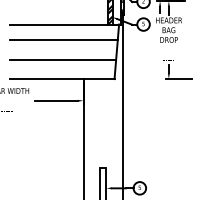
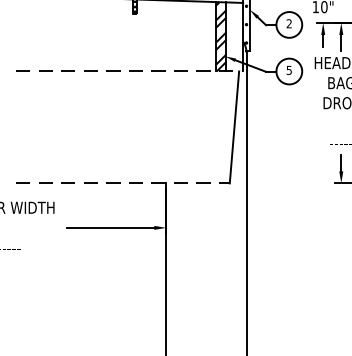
line: (66, 24) -> (131, 71), solid -> dashed
line: (63, 40) -> (125, 104), removed
line: (63, 59) -> (125, 143), removed
line: (62, 79) -> (123, 184), solid -> dashed

